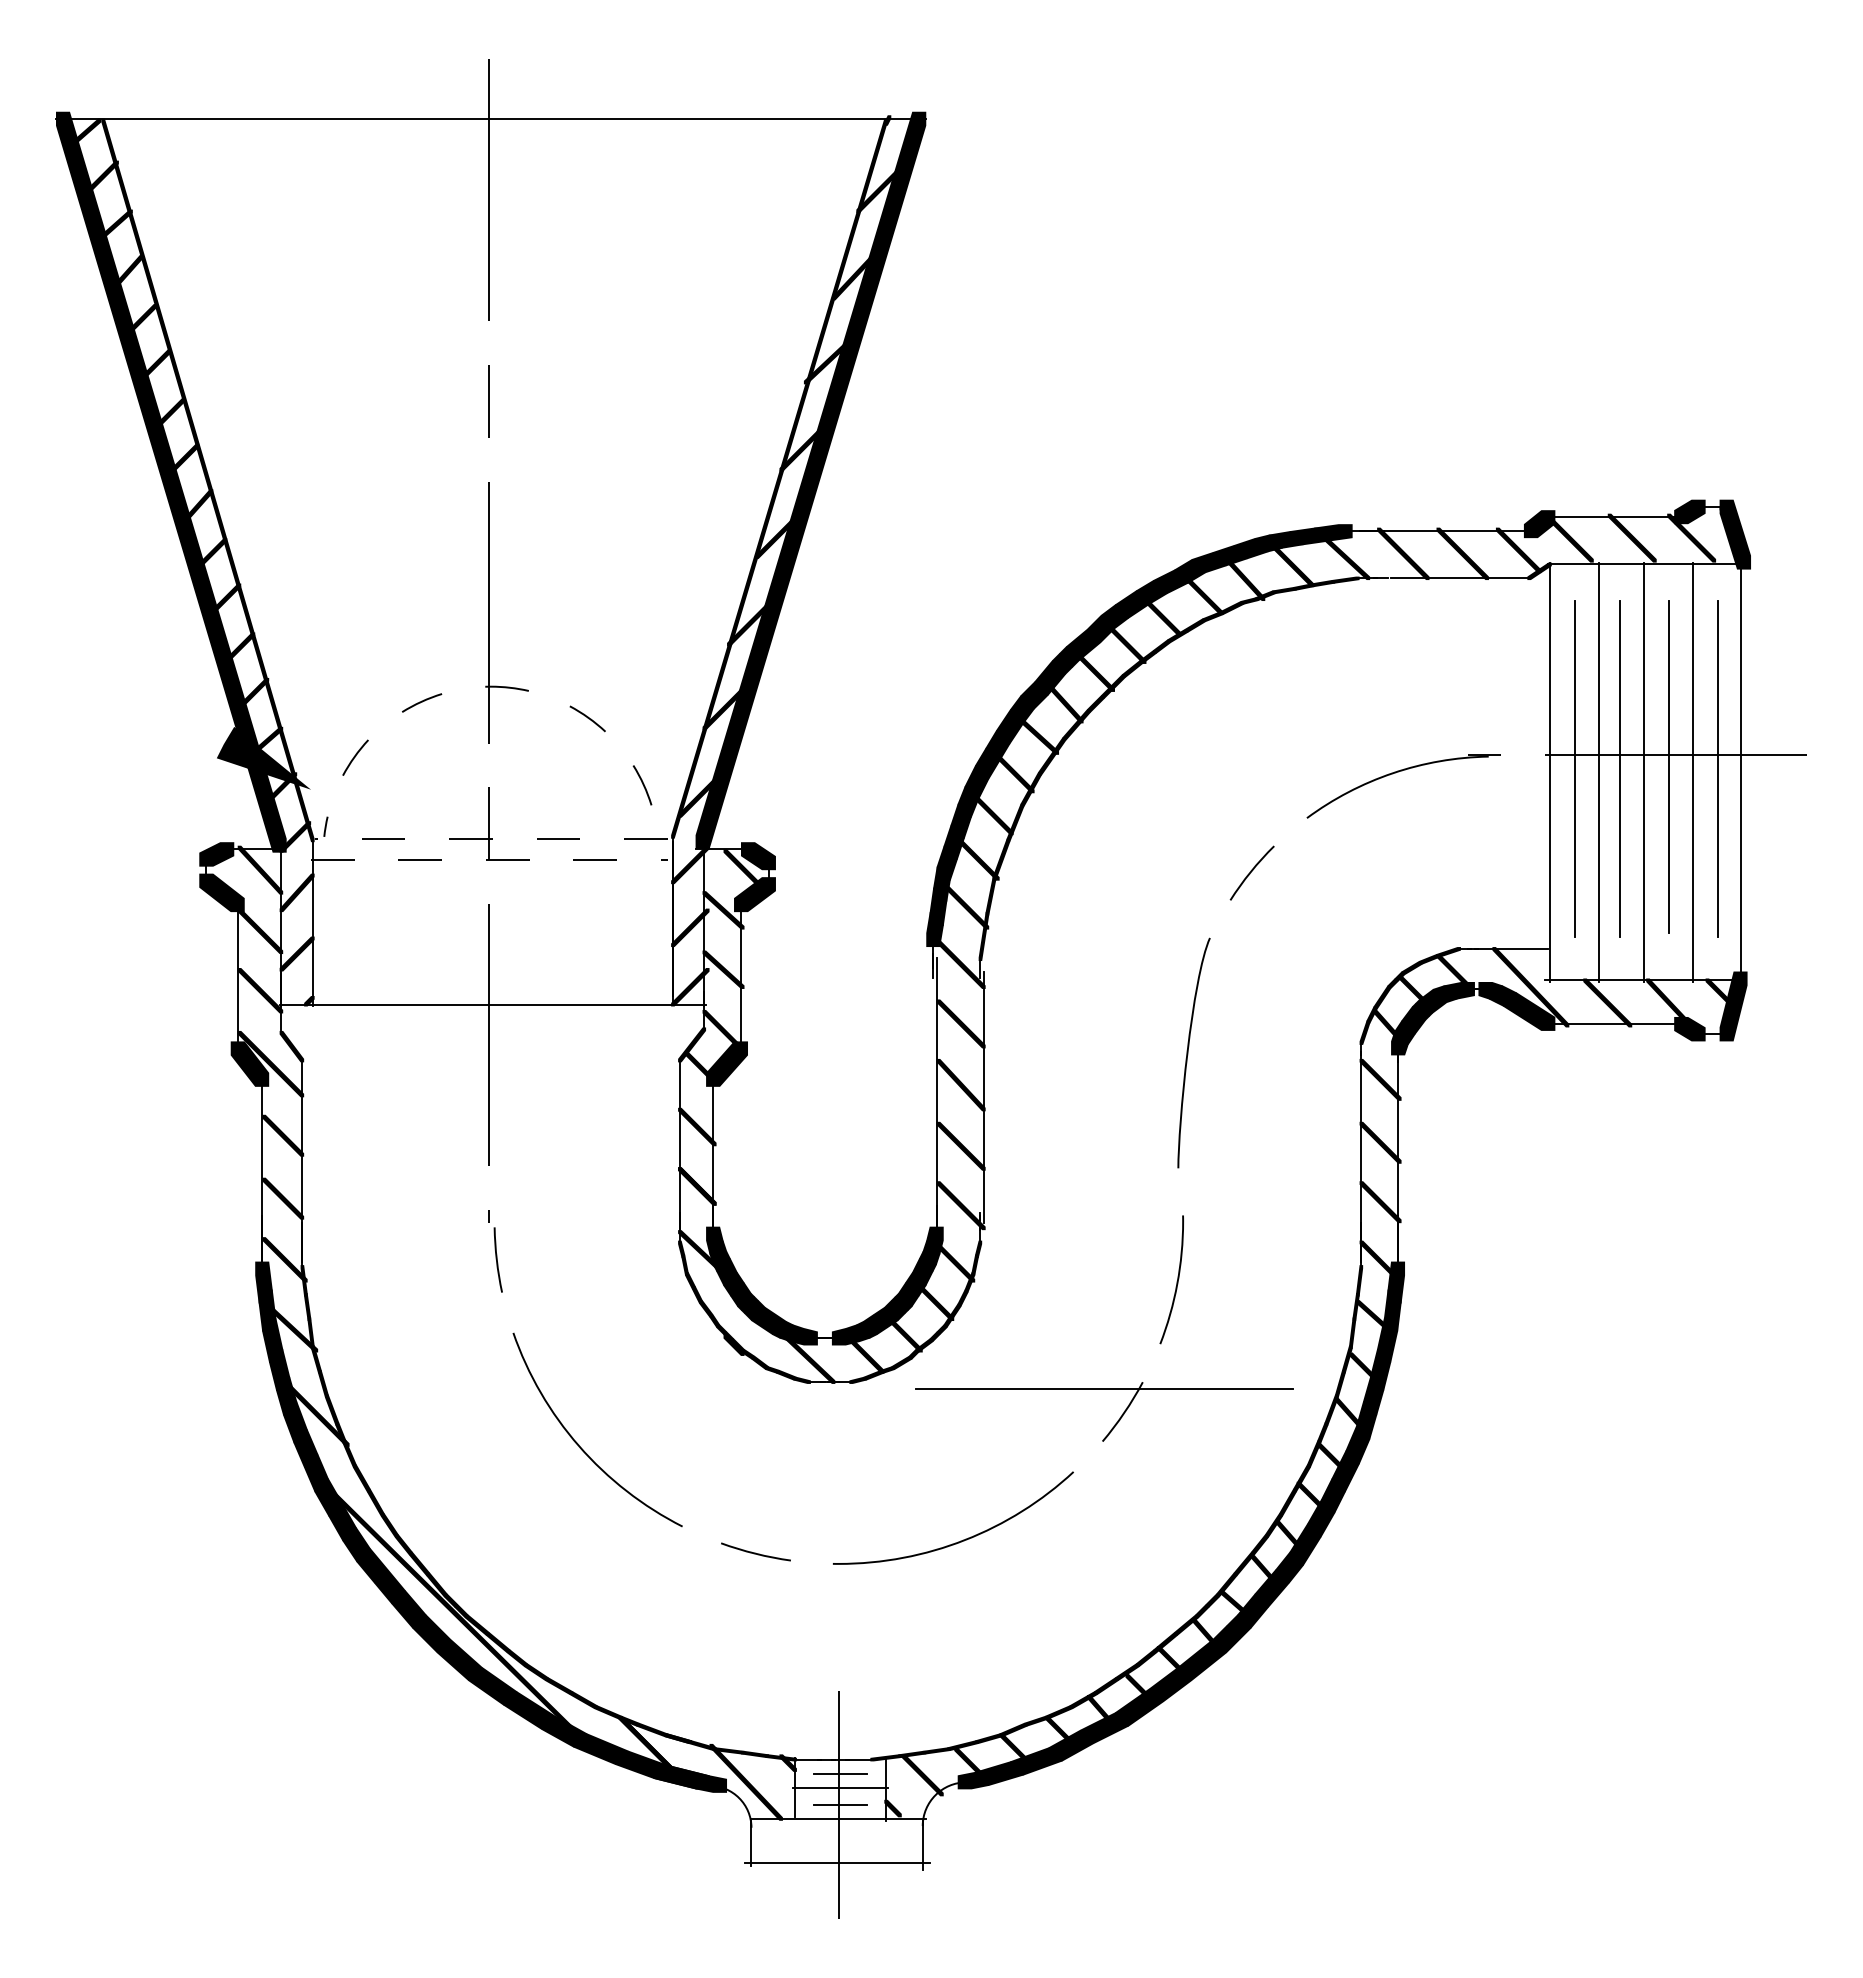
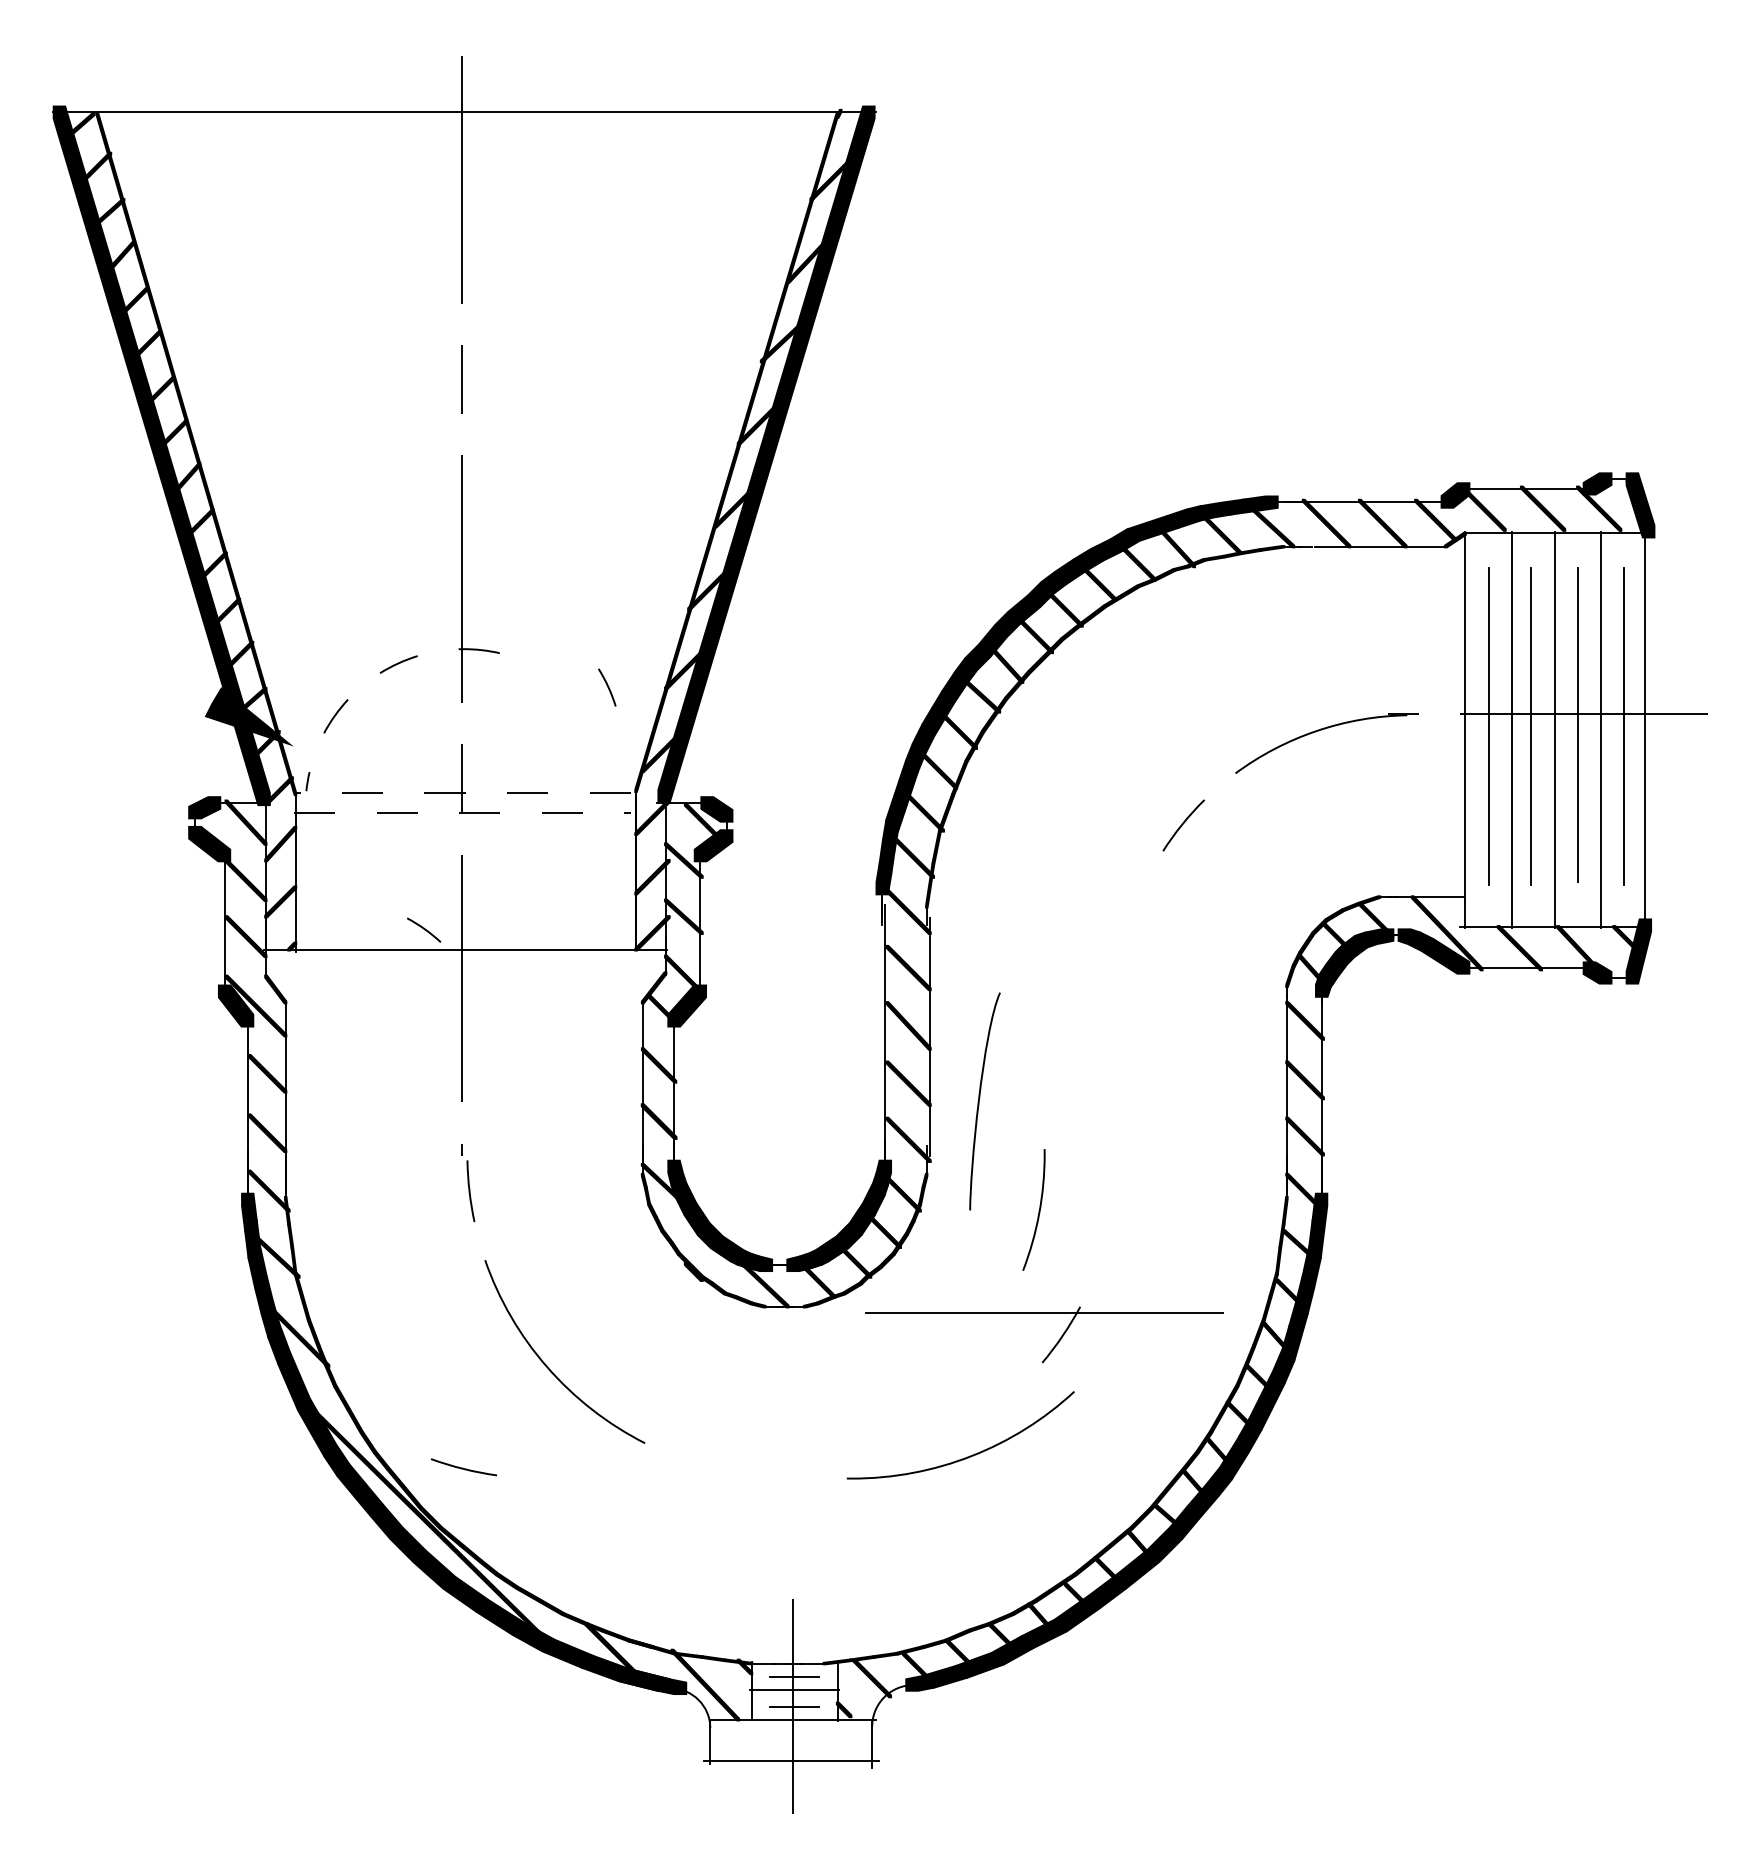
curve: (587, 718) -> (423, 929), moved
curve: (642, 784) -> (607, 686), moved
curve: (1188, 1052) -> (979, 1100), moved
curve: (1176, 1281) -> (1038, 1211), moved
curve: (960, 1540) -> (967, 1456), moved
curve: (755, 1552) -> (463, 1467), moved

